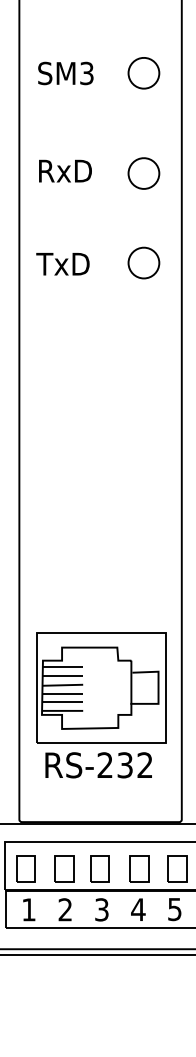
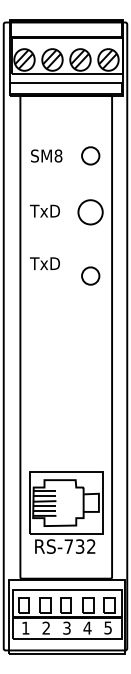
text: (86, 72) -> (58, 155), SM3 -> SM8
text: (63, 169) -> (45, 210), RxD -> TxD
part: (143, 173) -> (90, 212), size x1.4
part: (143, 262) -> (90, 275), moved
text: (104, 765) -> (68, 546), RS-232 -> RS-732

